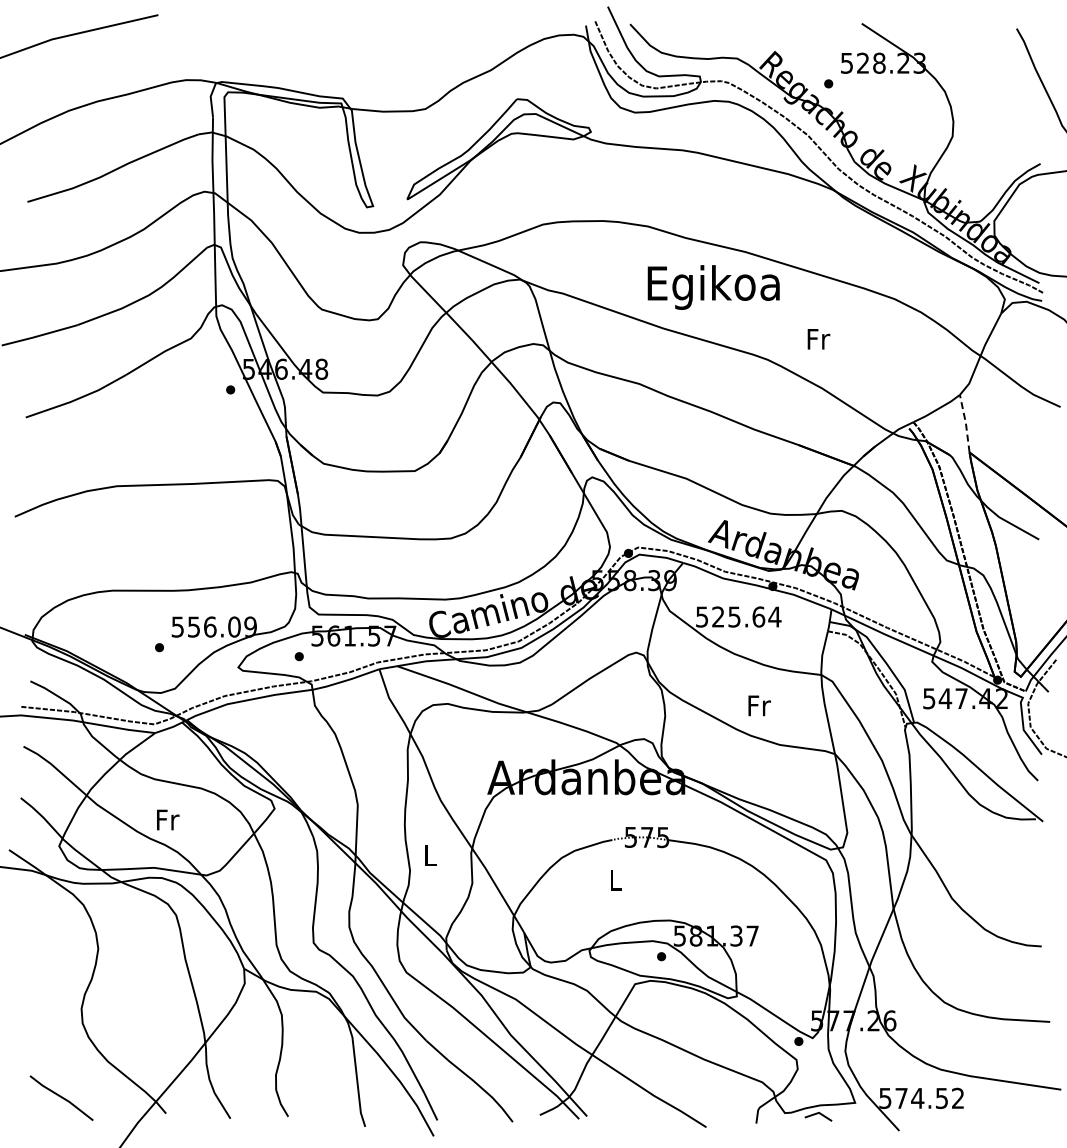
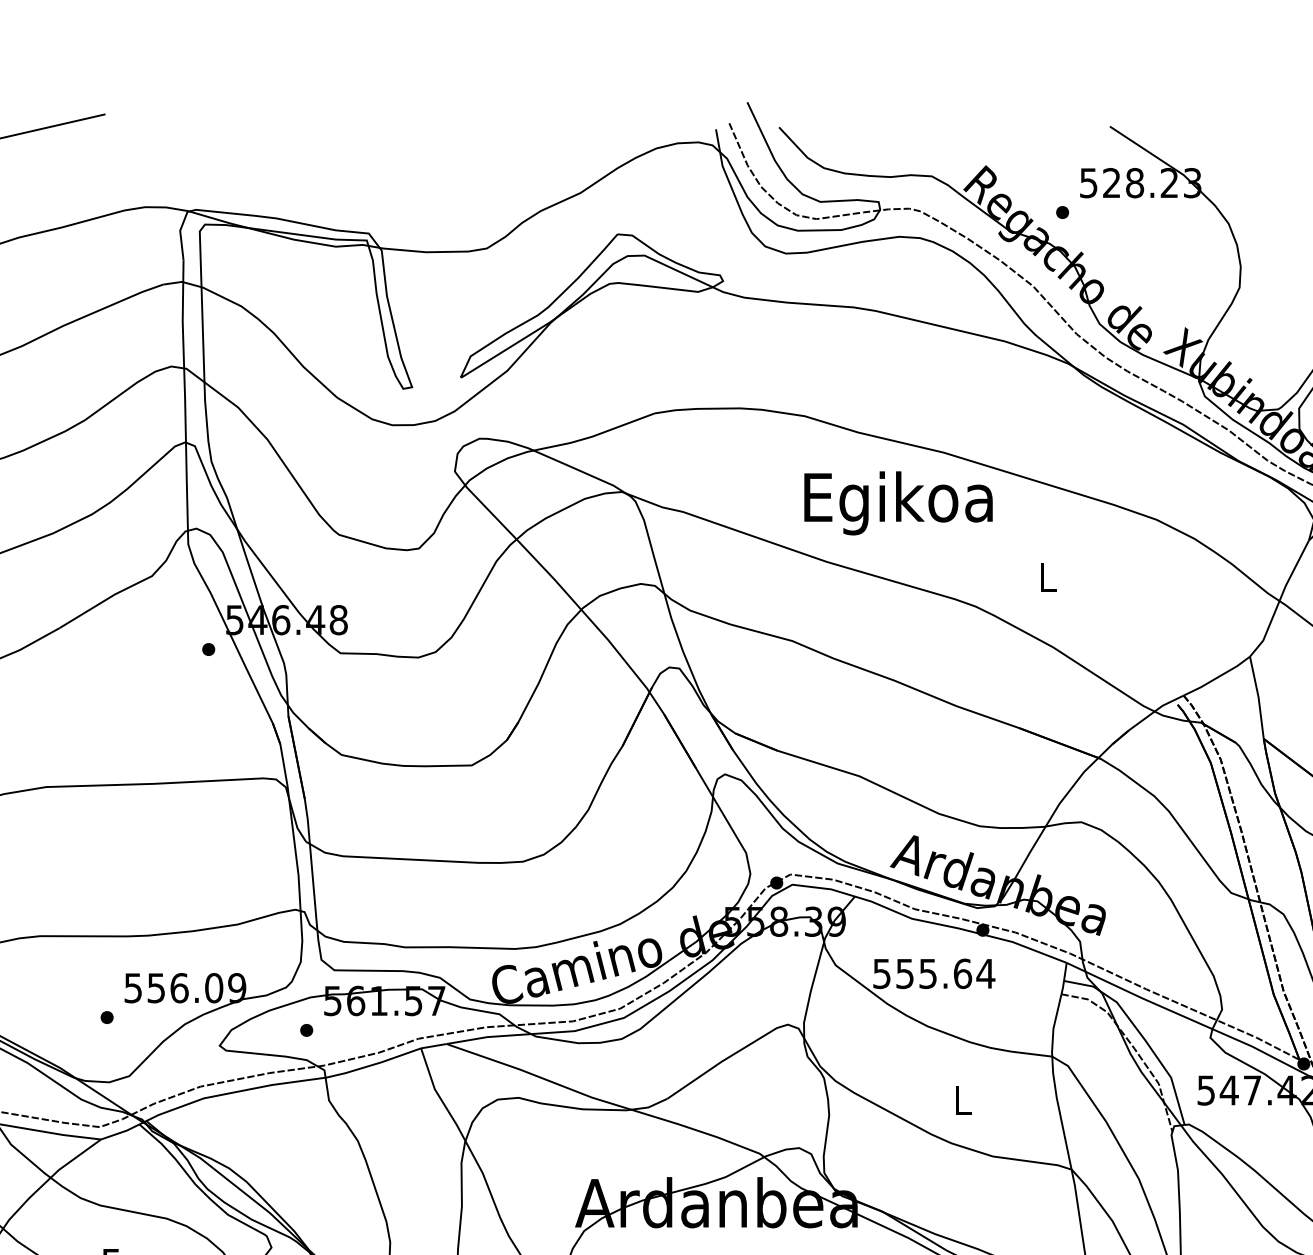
text: (818, 339) -> (1048, 577), Fr -> L
line: (965, 423) -> (1257, 697), dashed -> solid
text: (718, 616) -> (905, 973), 525.64 -> 555.64
text: (759, 705) -> (963, 1100), Fr -> L

